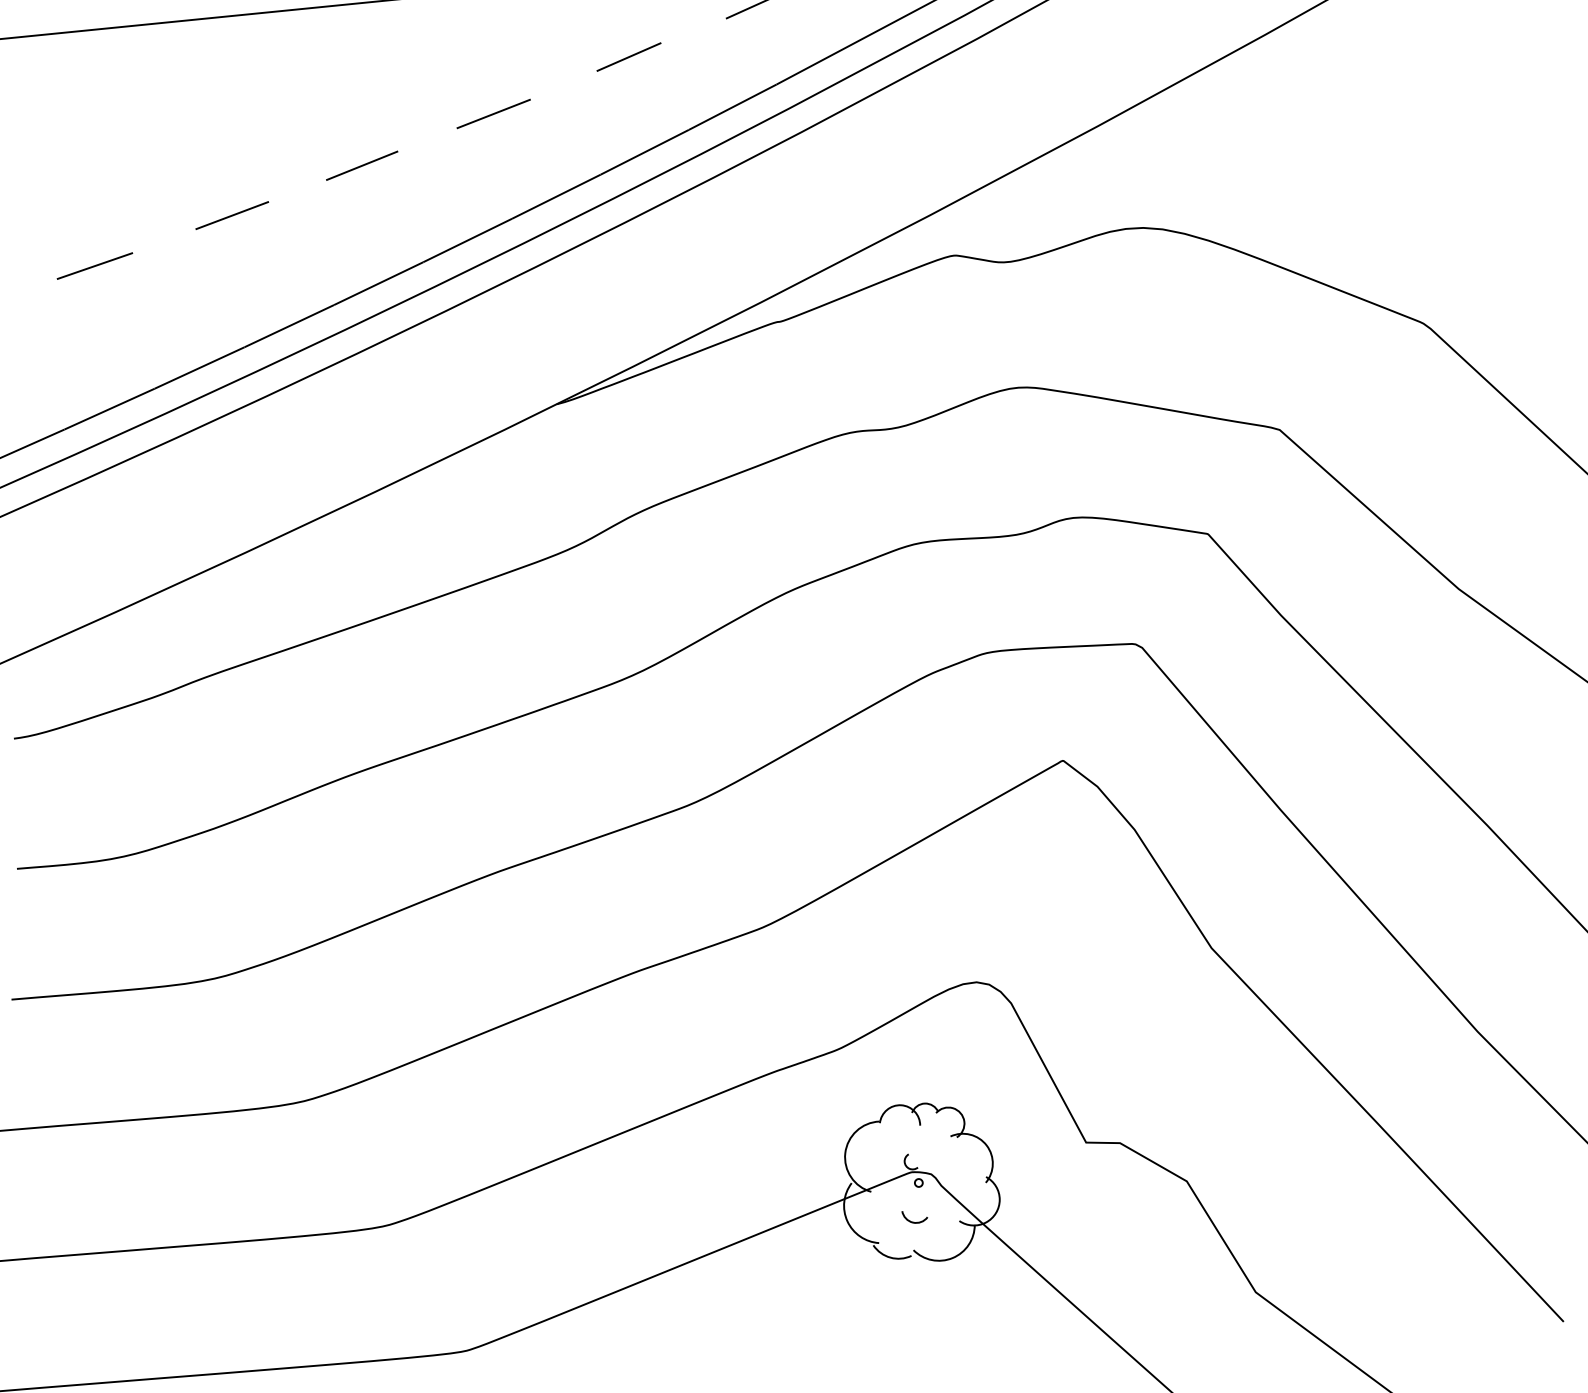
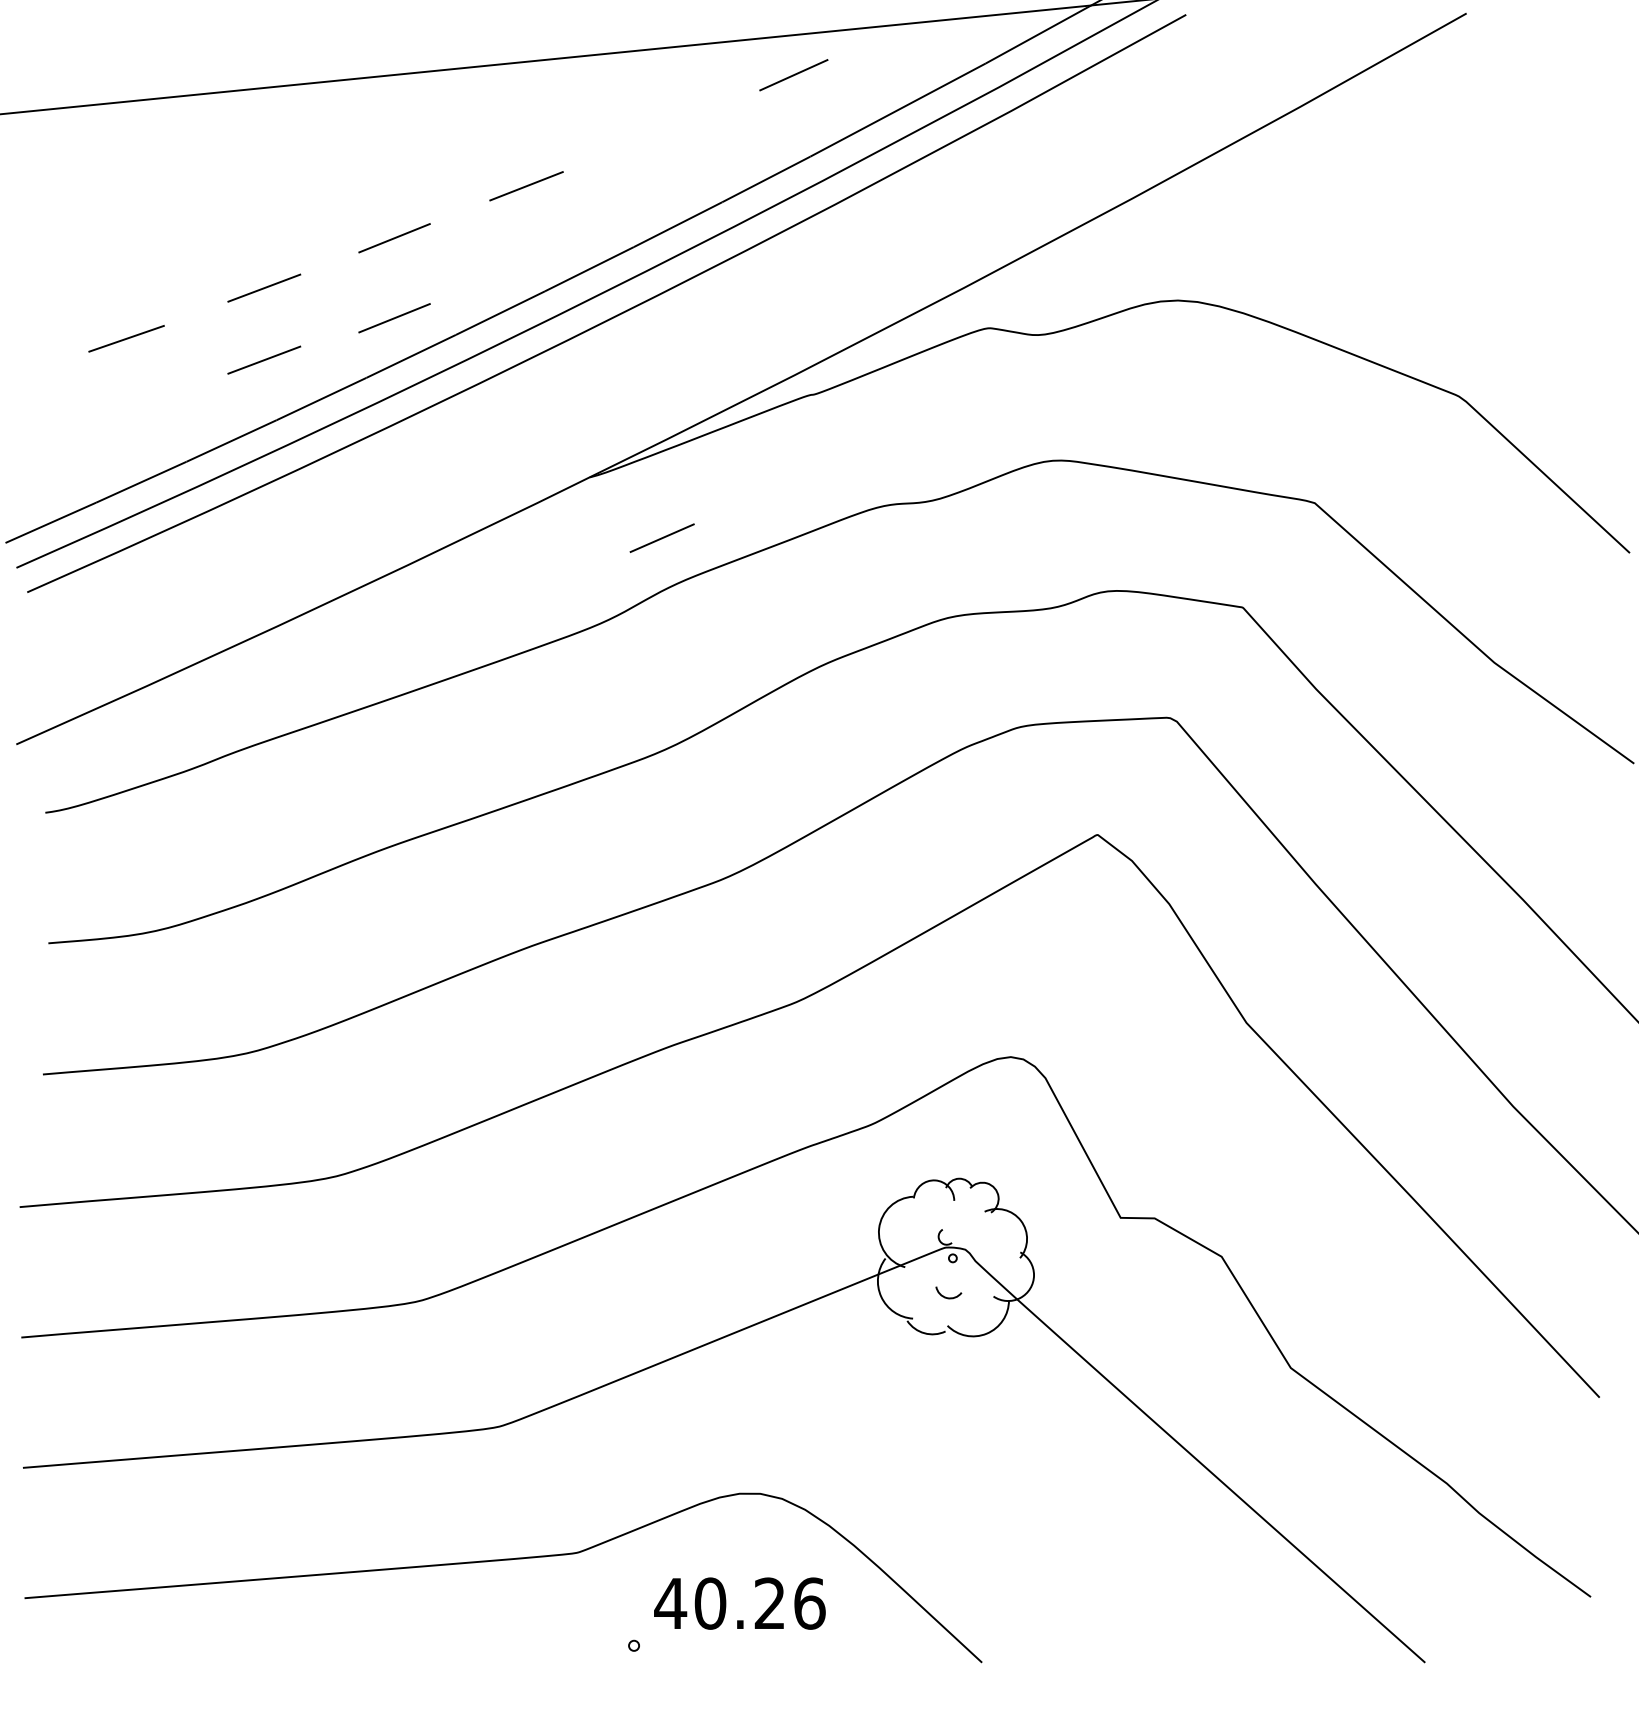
line: (628, 56) -> (661, 537), moved
line: (362, 245) -> (394, 318), added
line: (232, 286) -> (264, 359), added

